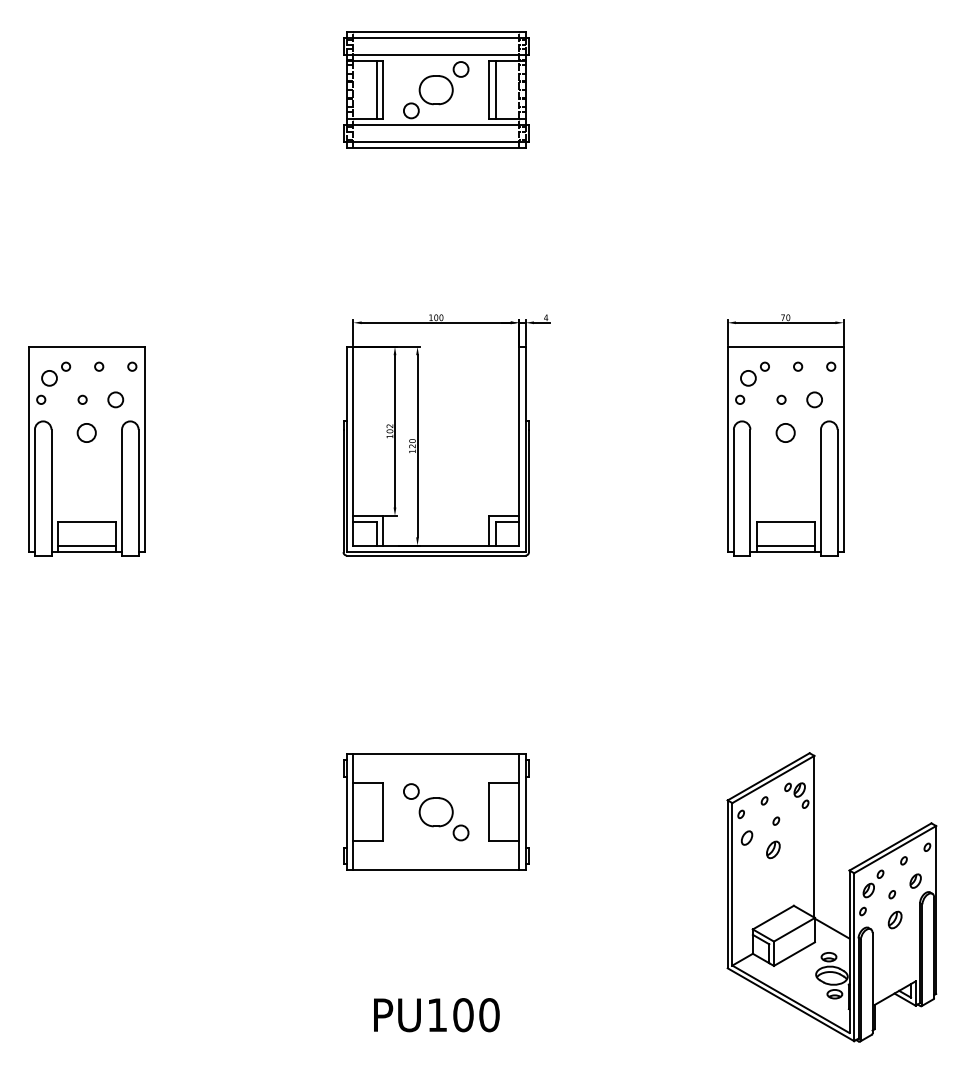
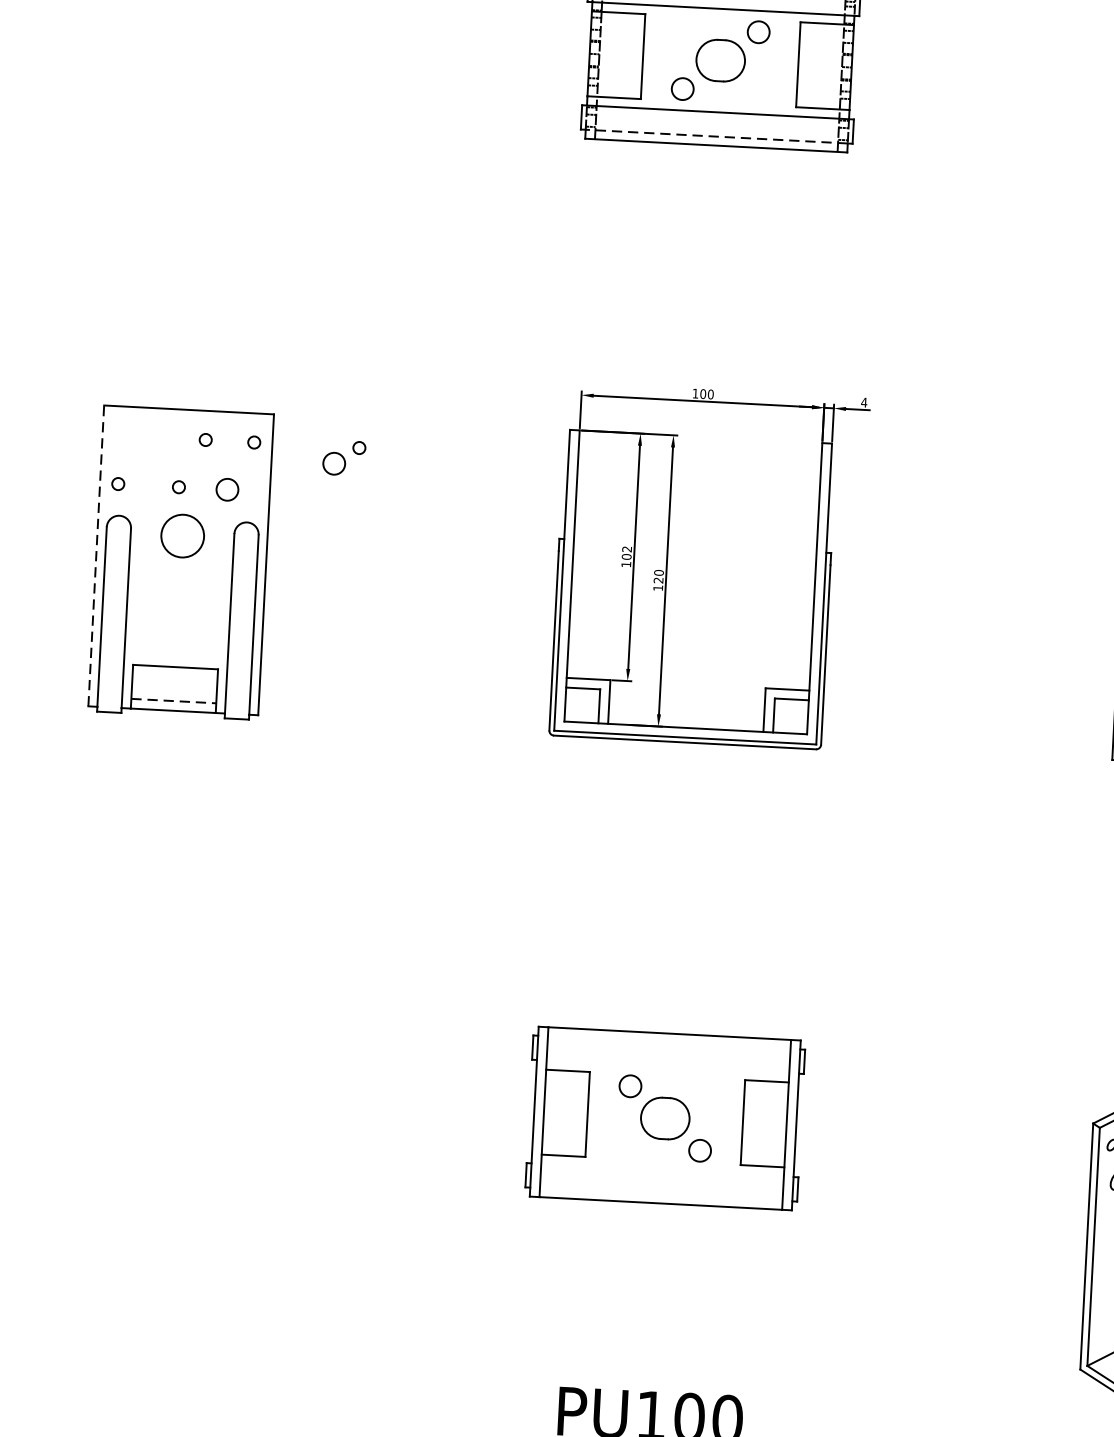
line: (376, 90) -> (633, 56), removed
line: (495, 90) -> (807, 65), removed
line: (435, 142) -> (715, 137), solid -> dashed
part: (56, 373) -> (344, 457), moved
circle: (86, 432) -> (182, 535), size x1.6
line: (28, 449) -> (95, 555), solid -> dashed
line: (86, 545) -> (173, 700), solid -> dashed

